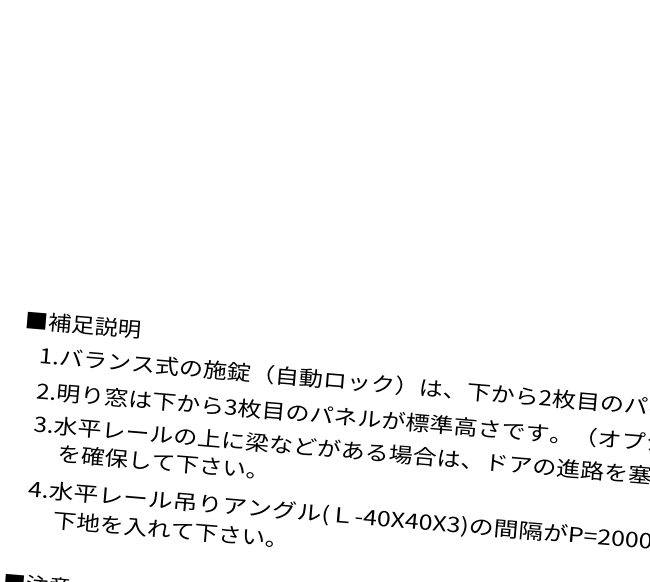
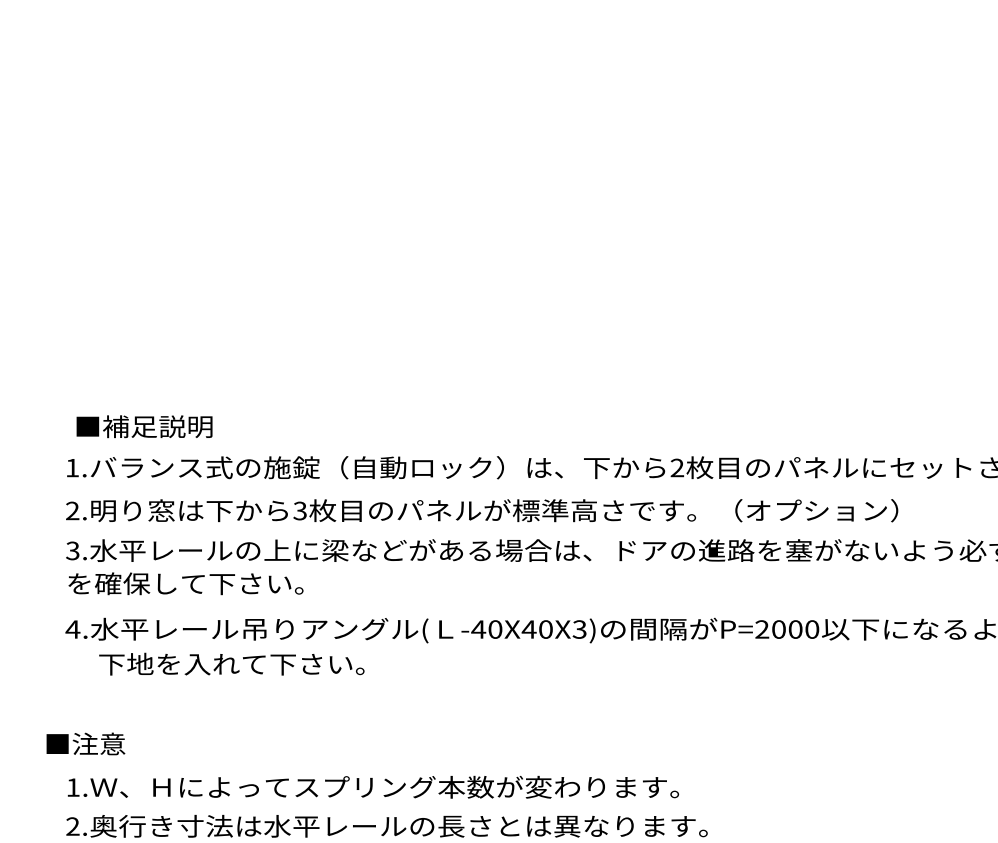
text: (83, 324) -> (144, 426), moved
text: (156, 461) -> (185, 583), moved

